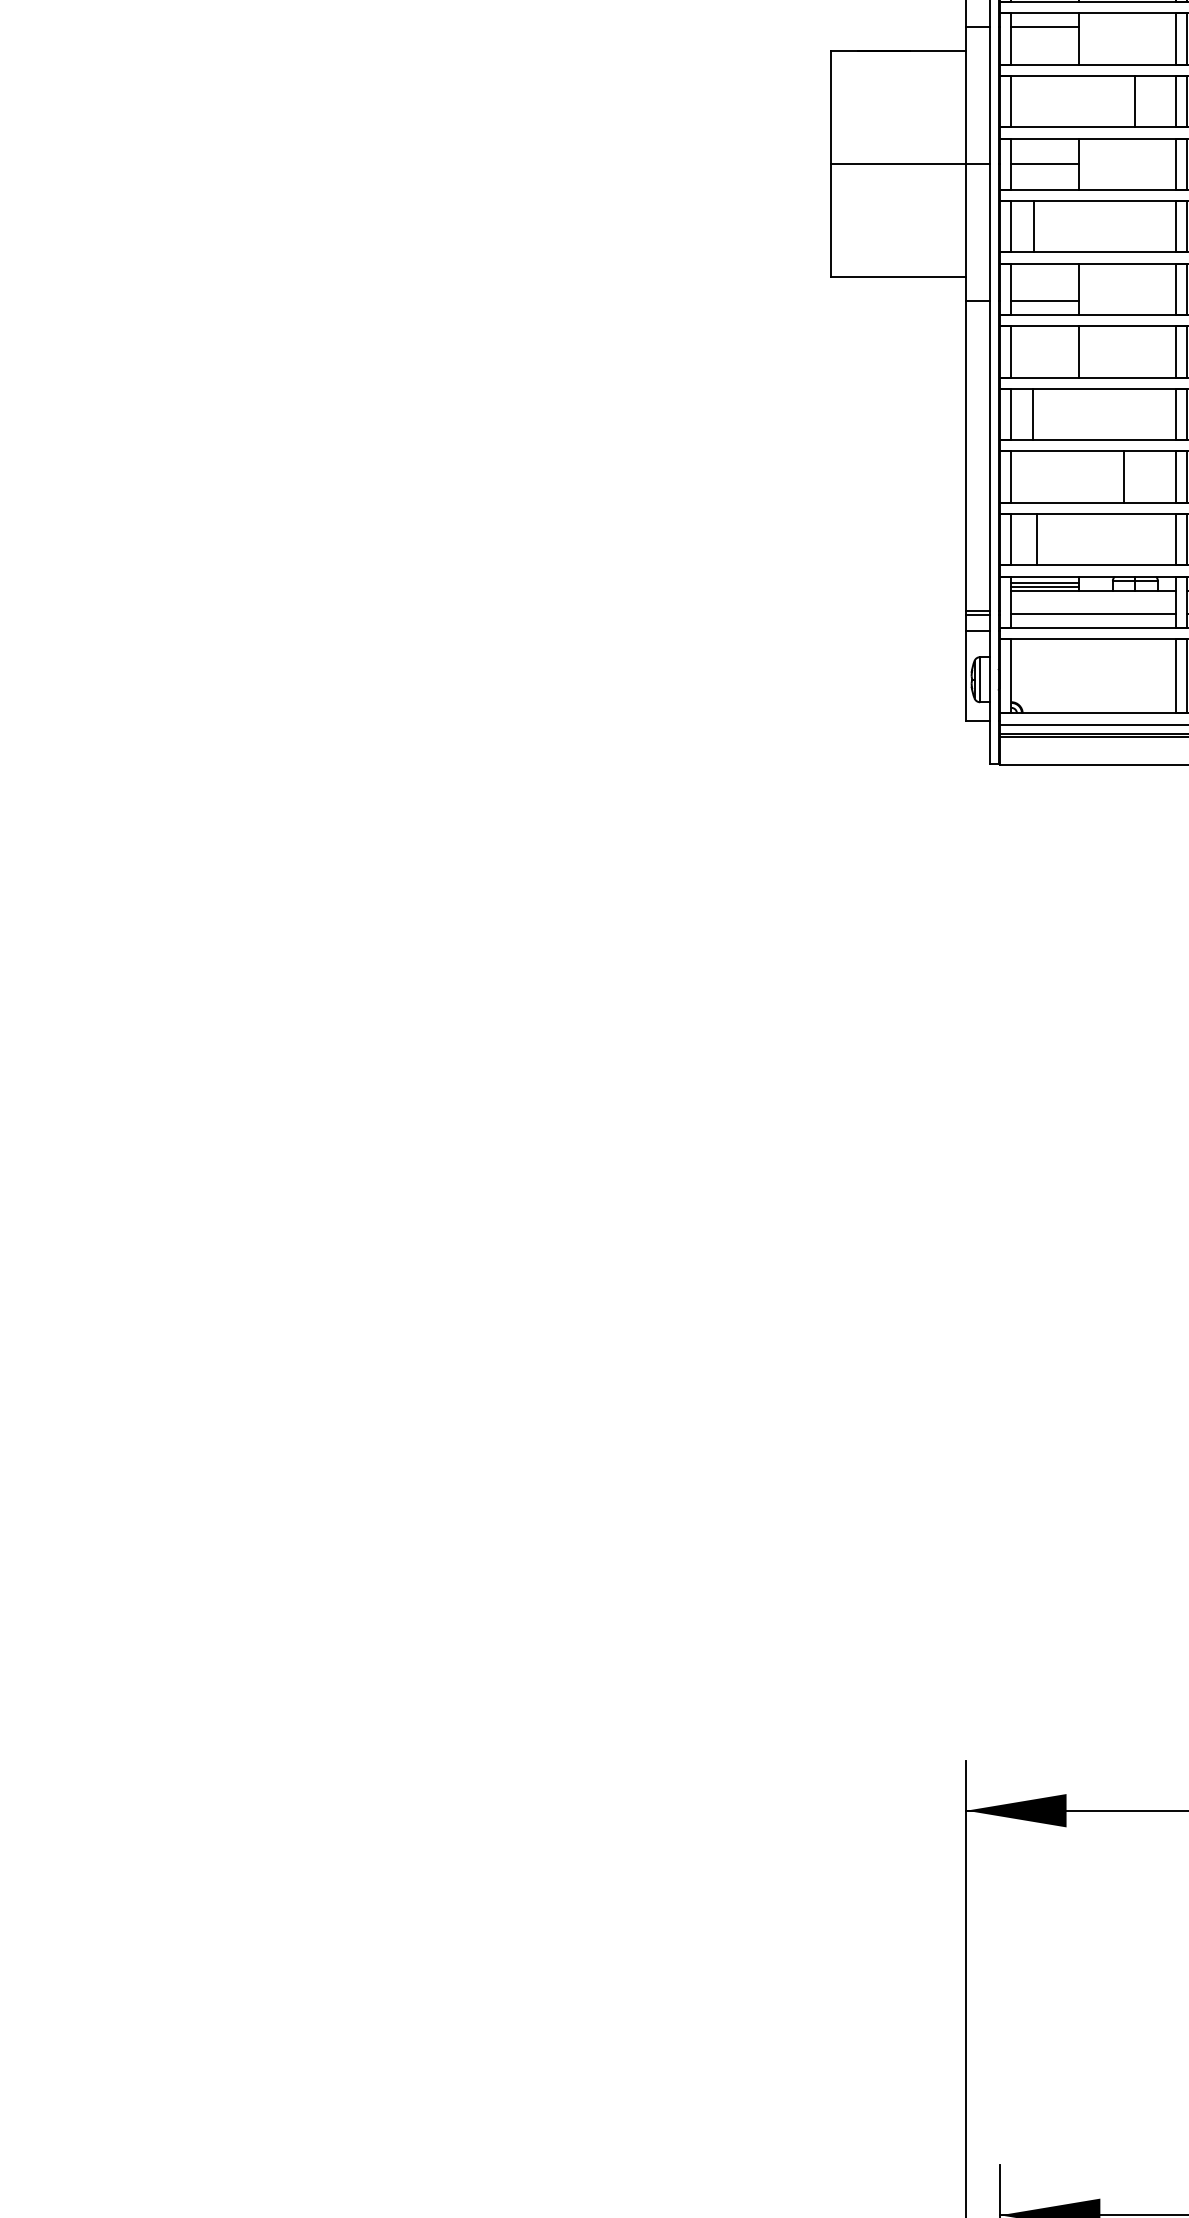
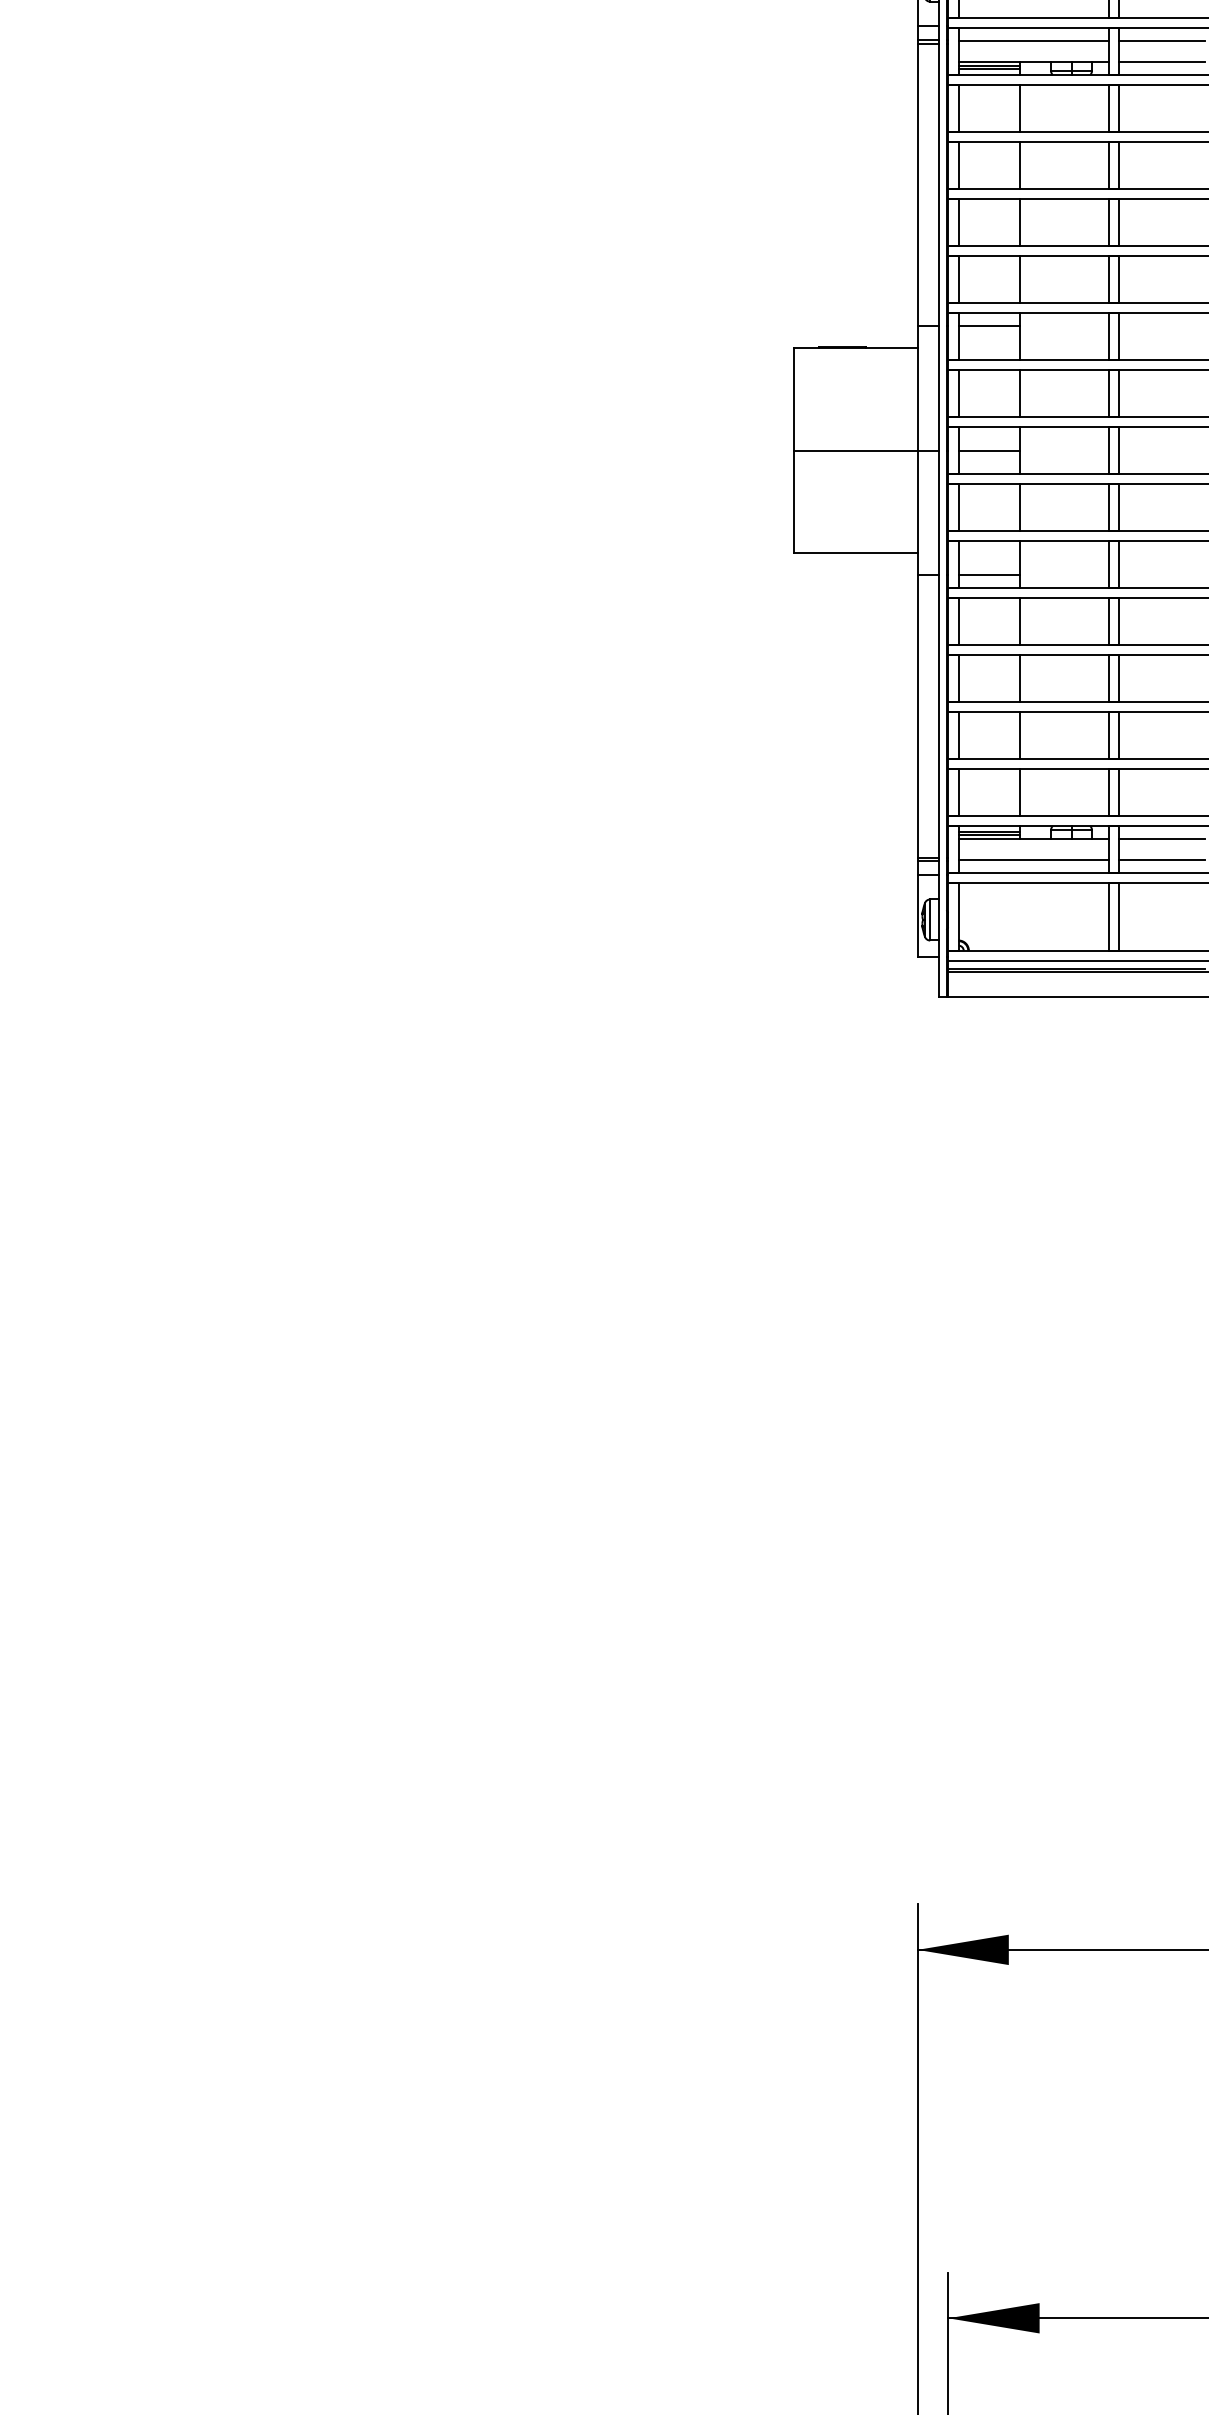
line: (1135, 101) -> (1020, 393), moved
line: (1034, 226) -> (1020, 507), moved
line: (1033, 414) -> (1020, 678), moved
line: (1124, 477) -> (1020, 735), moved
line: (1037, 539) -> (1020, 792), moved

